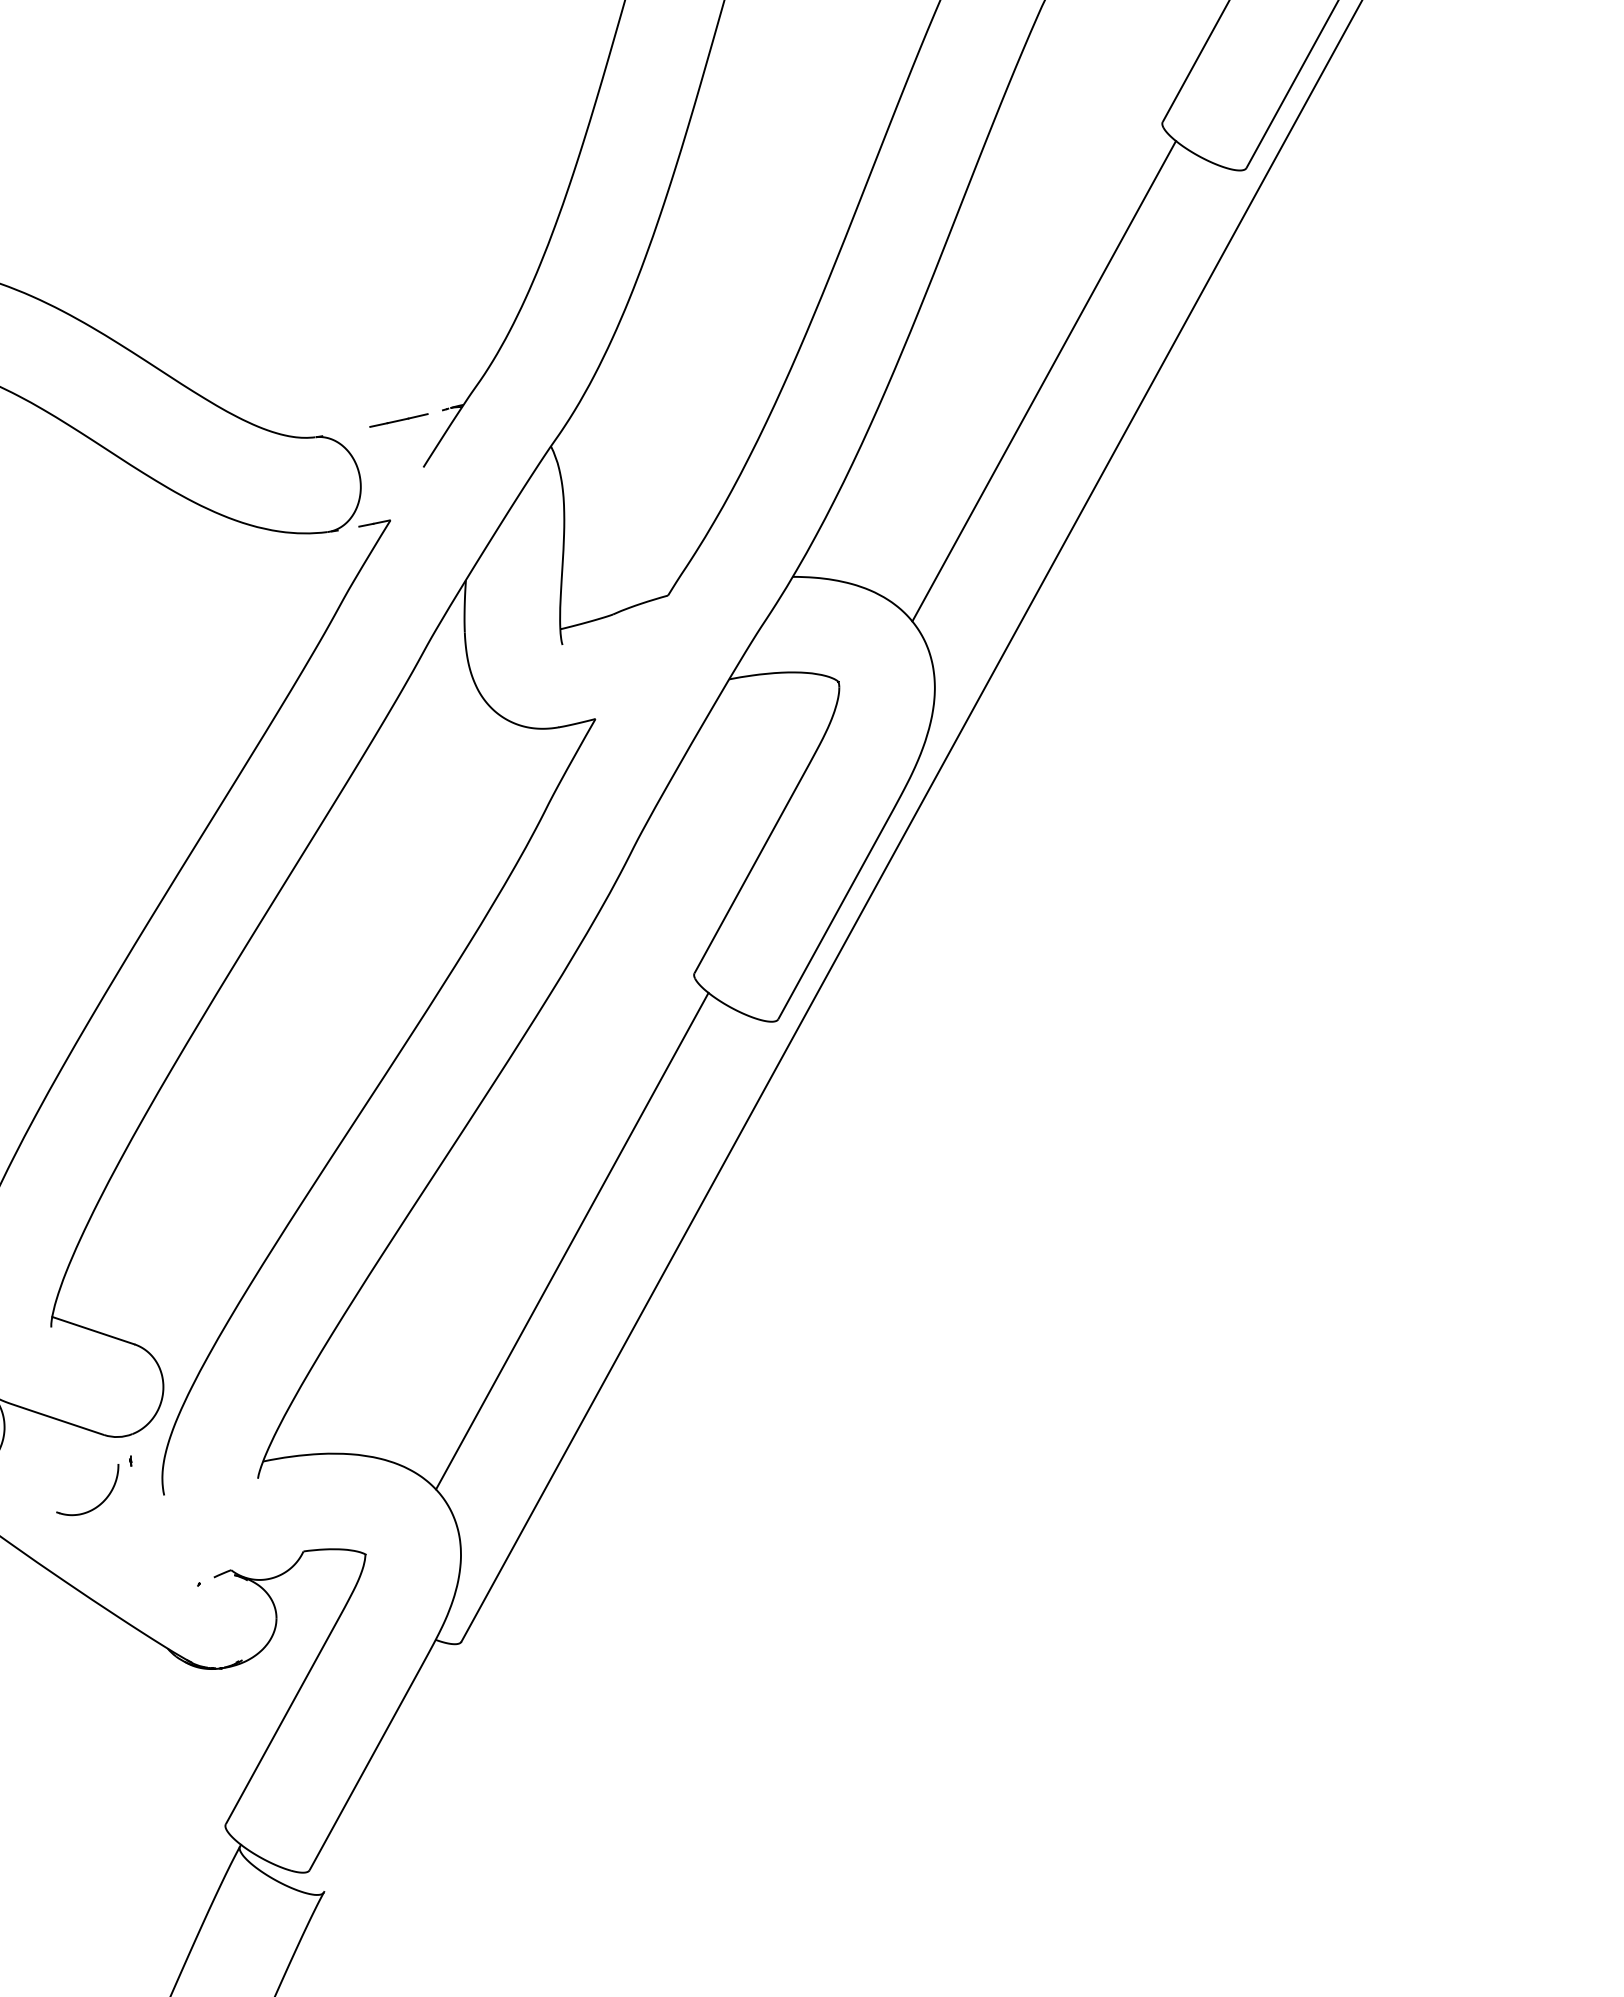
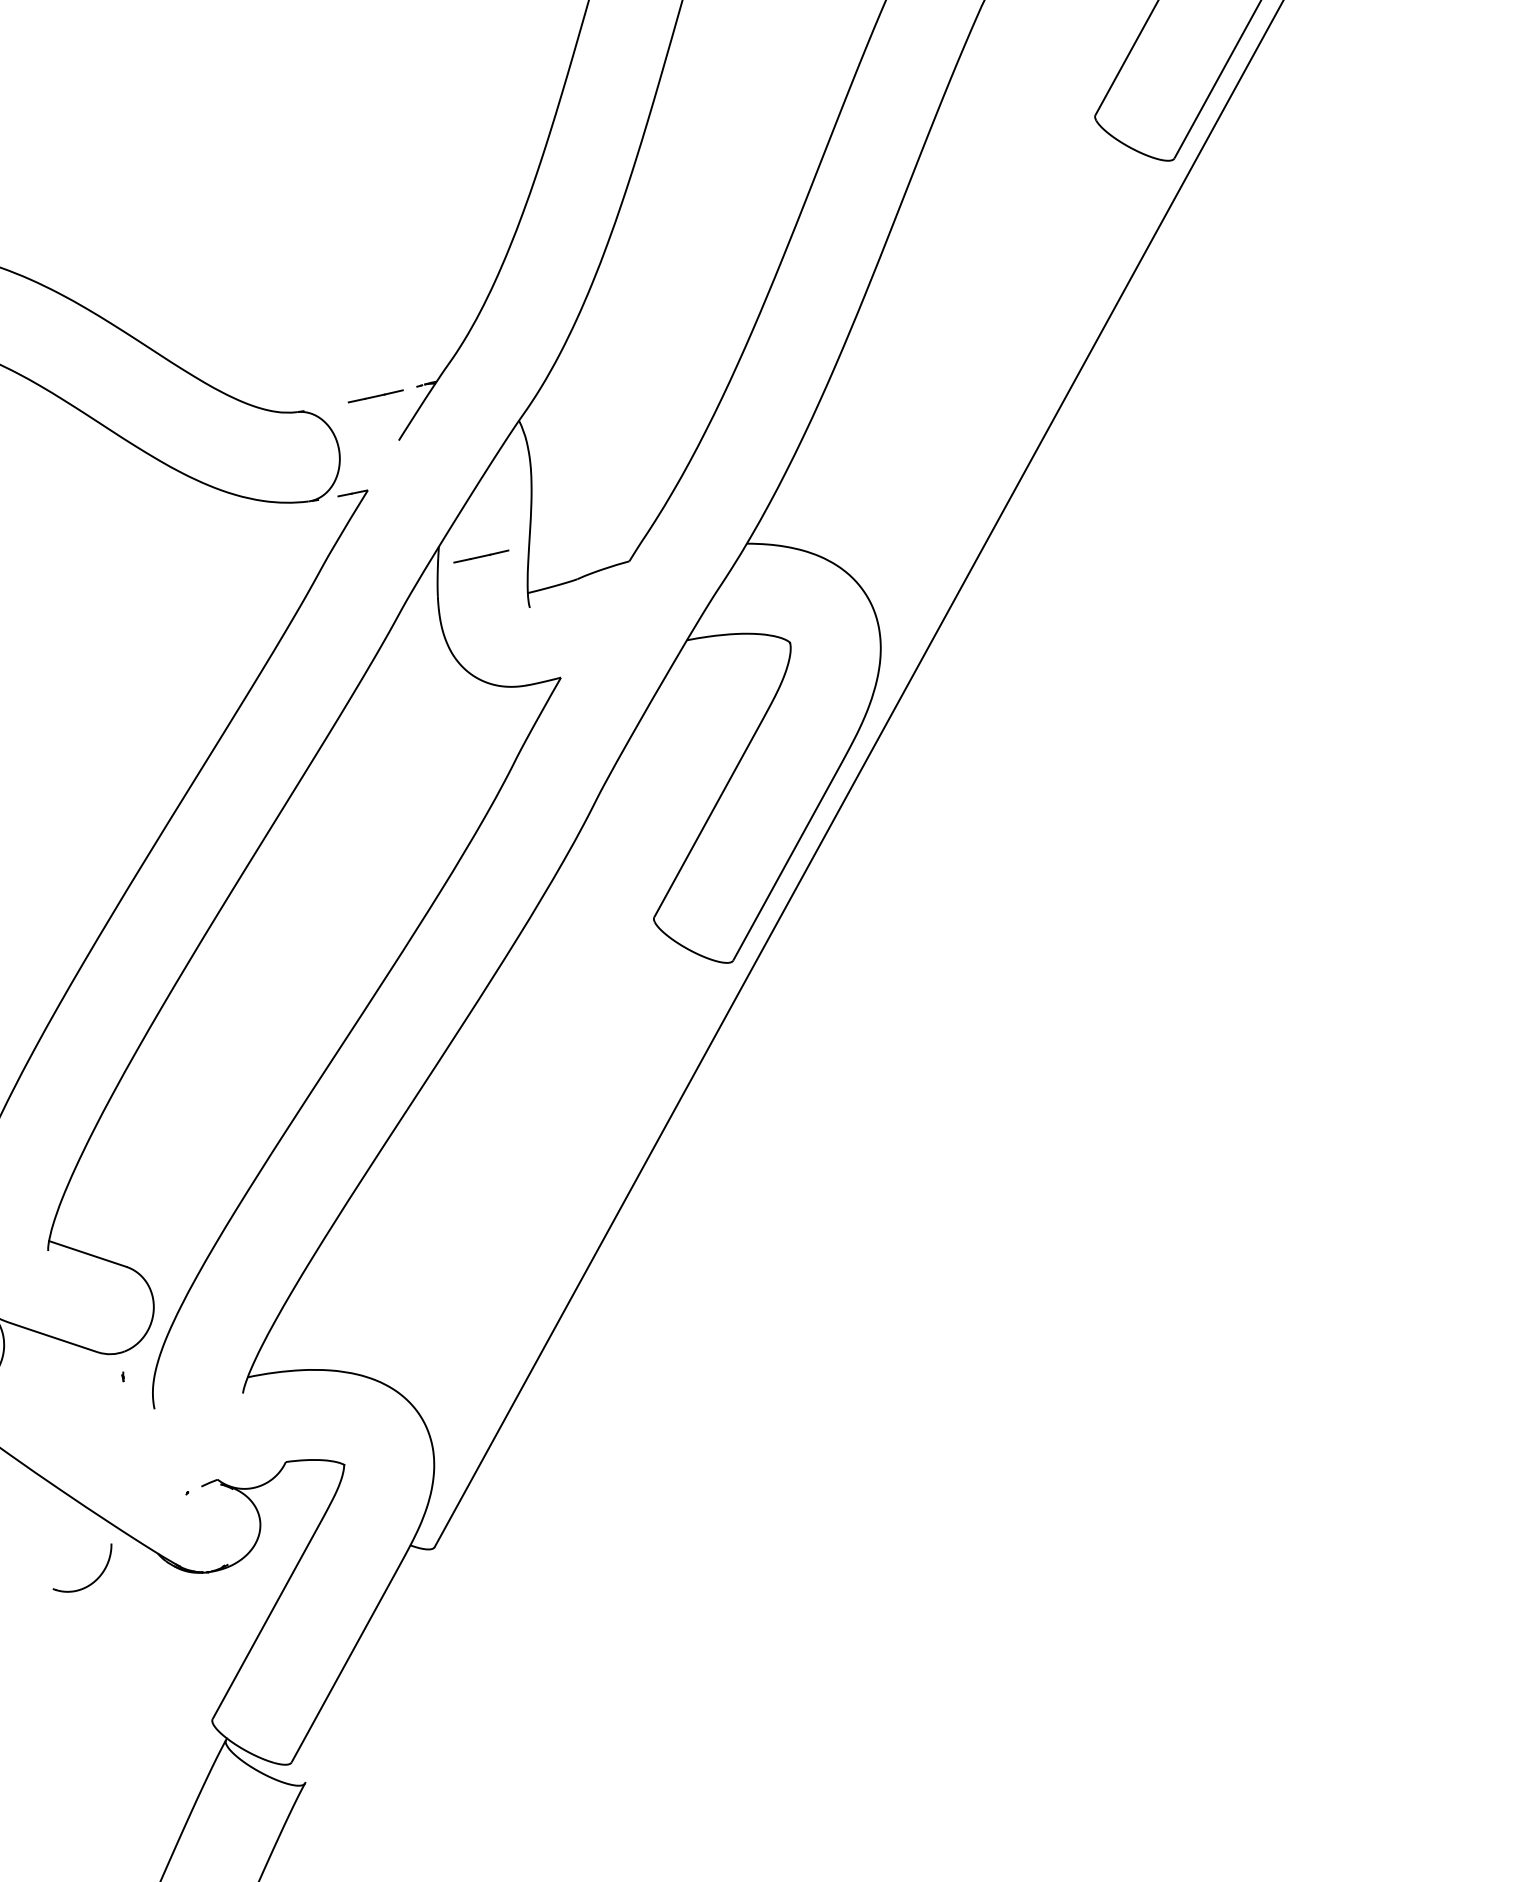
line: (1044, 381) -> (984, 359), removed
line: (510, 590) -> (480, 556), added
line: (572, 1240) -> (539, 1169), removed
part: (98, 1504) -> (92, 1581), moved

